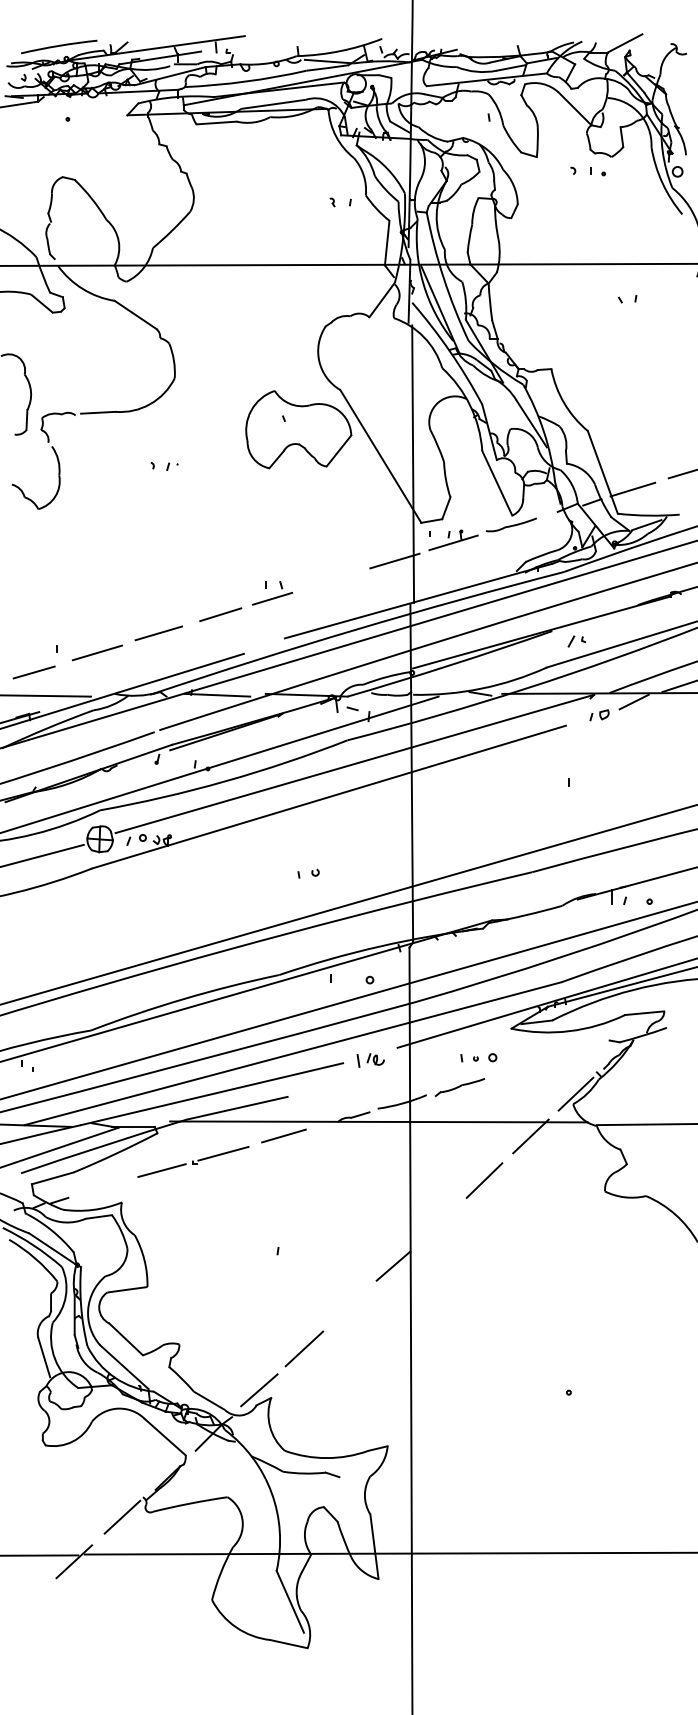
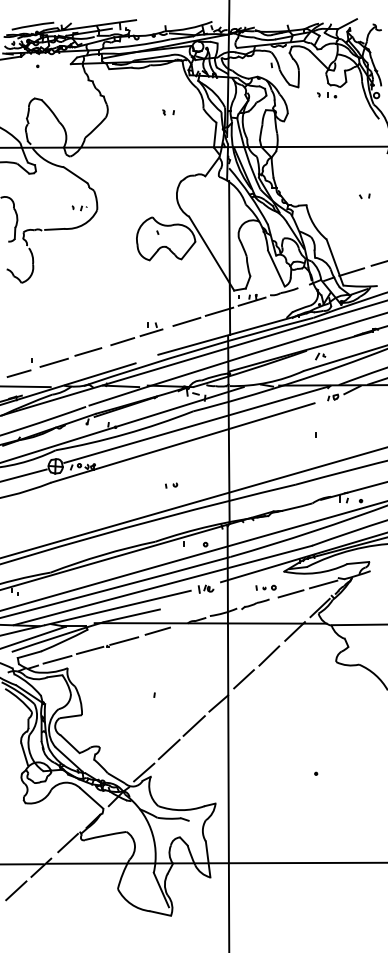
part: (340, 202) -> (168, 112), moved
part: (627, 299) -> (364, 196), moved
part: (164, 466) -> (79, 208), moved
line: (335, 578) -> (186, 321), added
line: (582, 1051) -> (323, 584), added
line: (522, 1068) -> (290, 593), added
line: (103, 1186) -> (57, 659), added
line: (438, 1222) -> (243, 679), added
line: (348, 1305) -> (193, 725), added
line: (29, 1602) -> (16, 890), added

